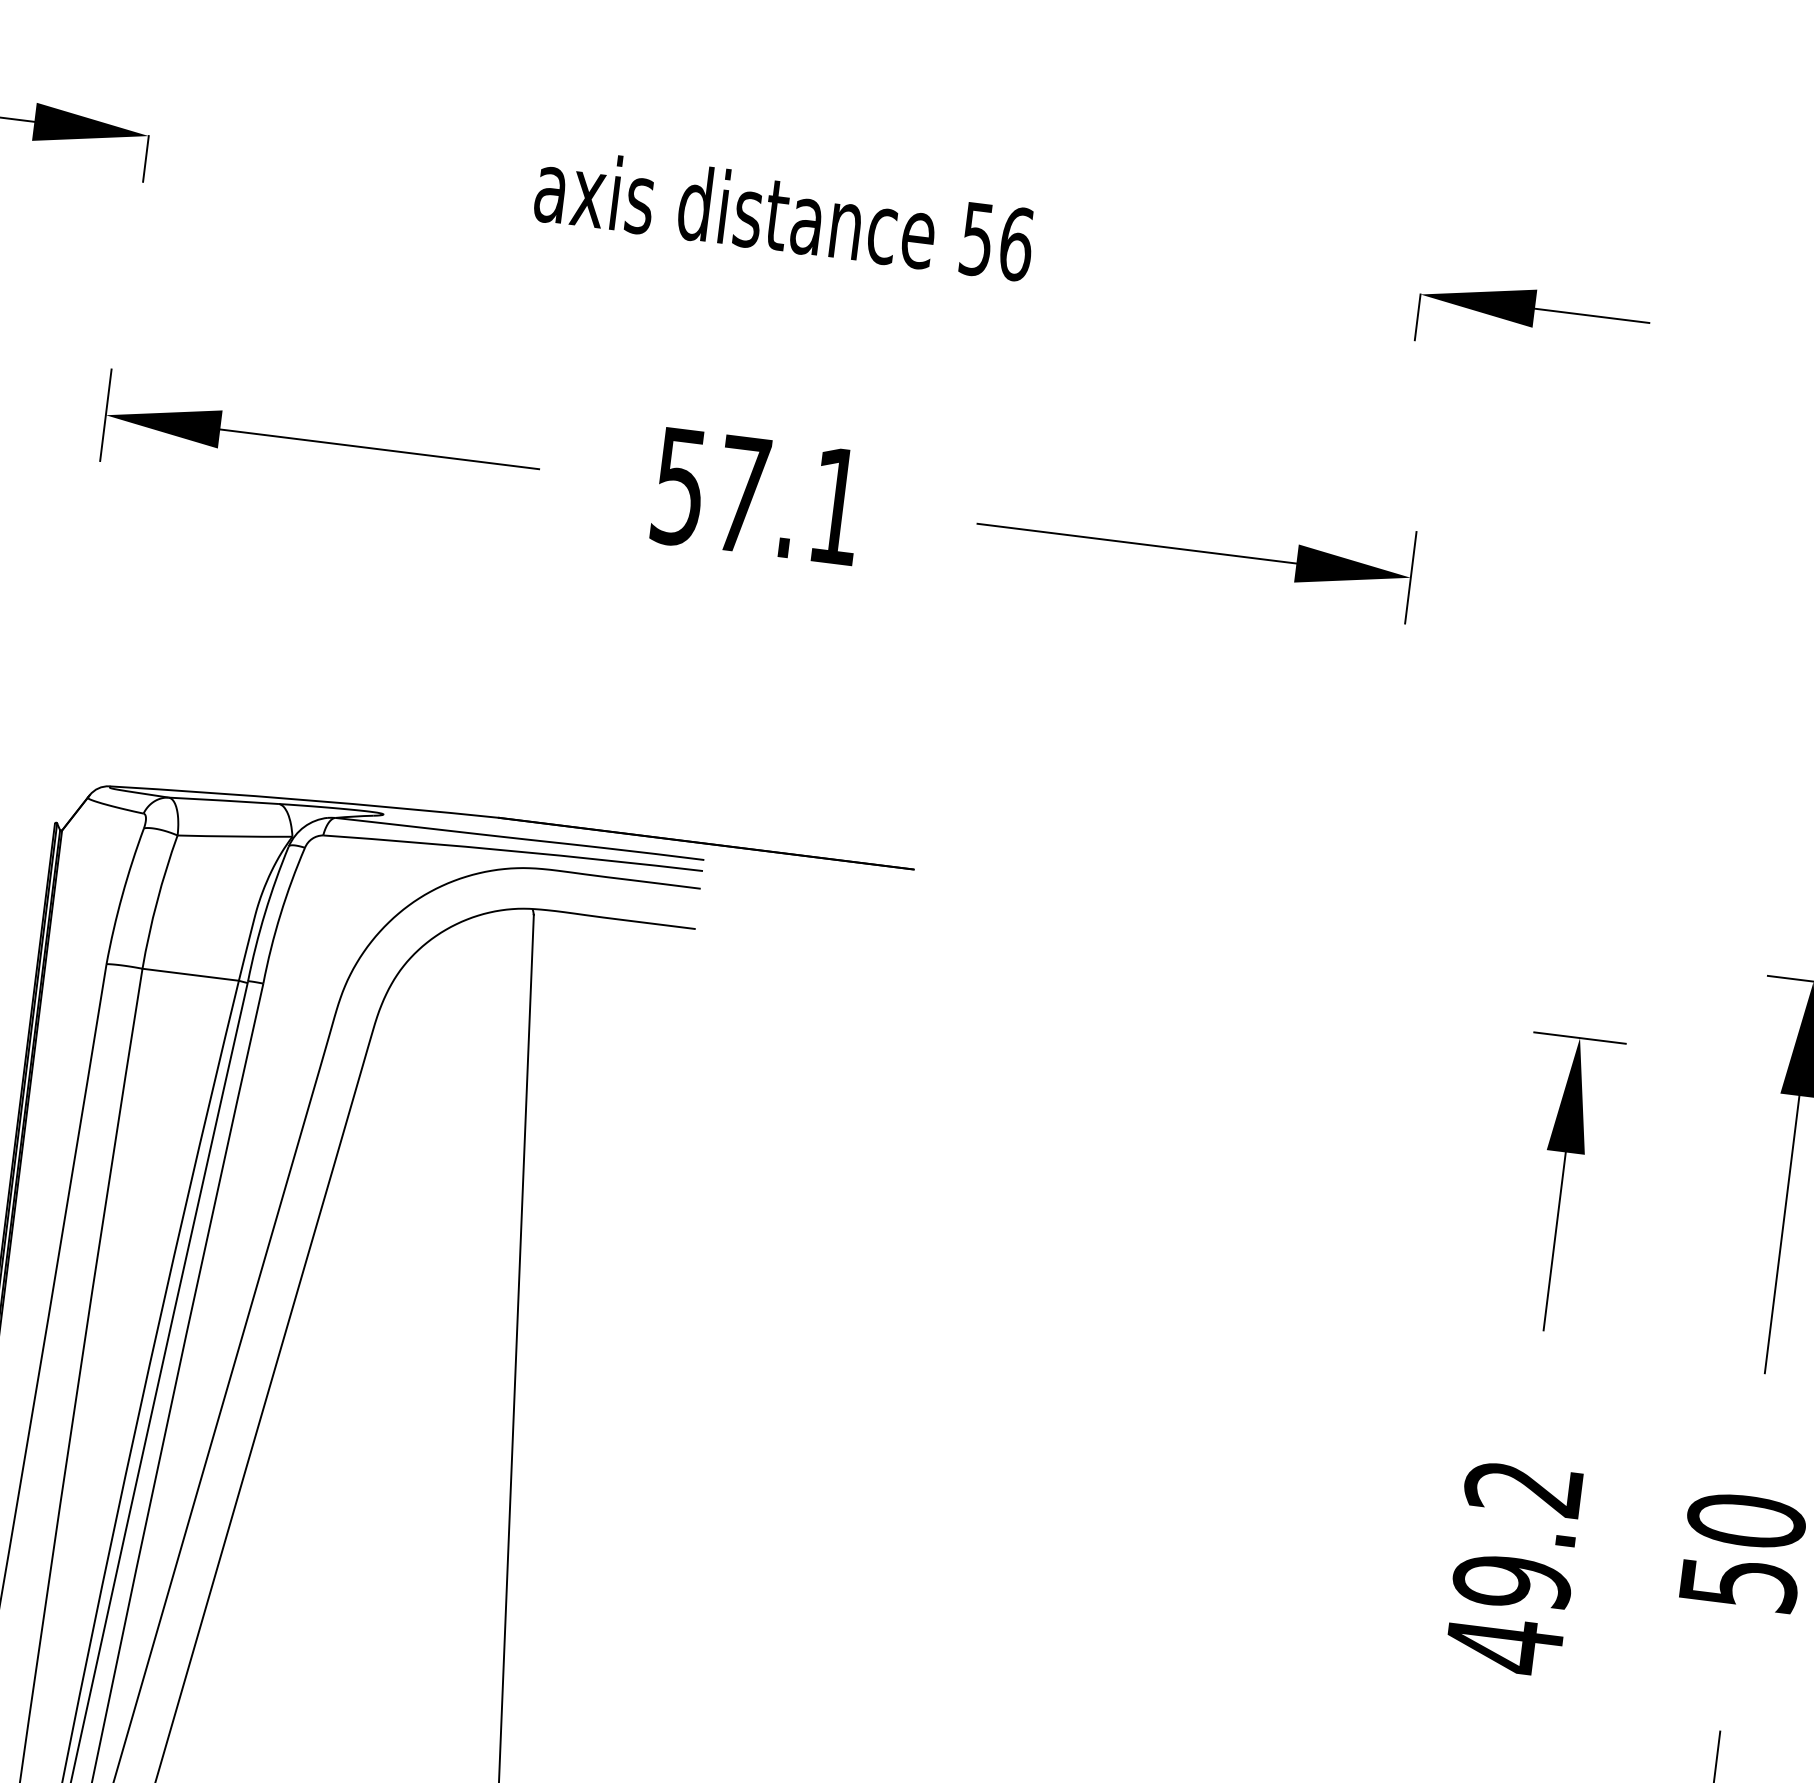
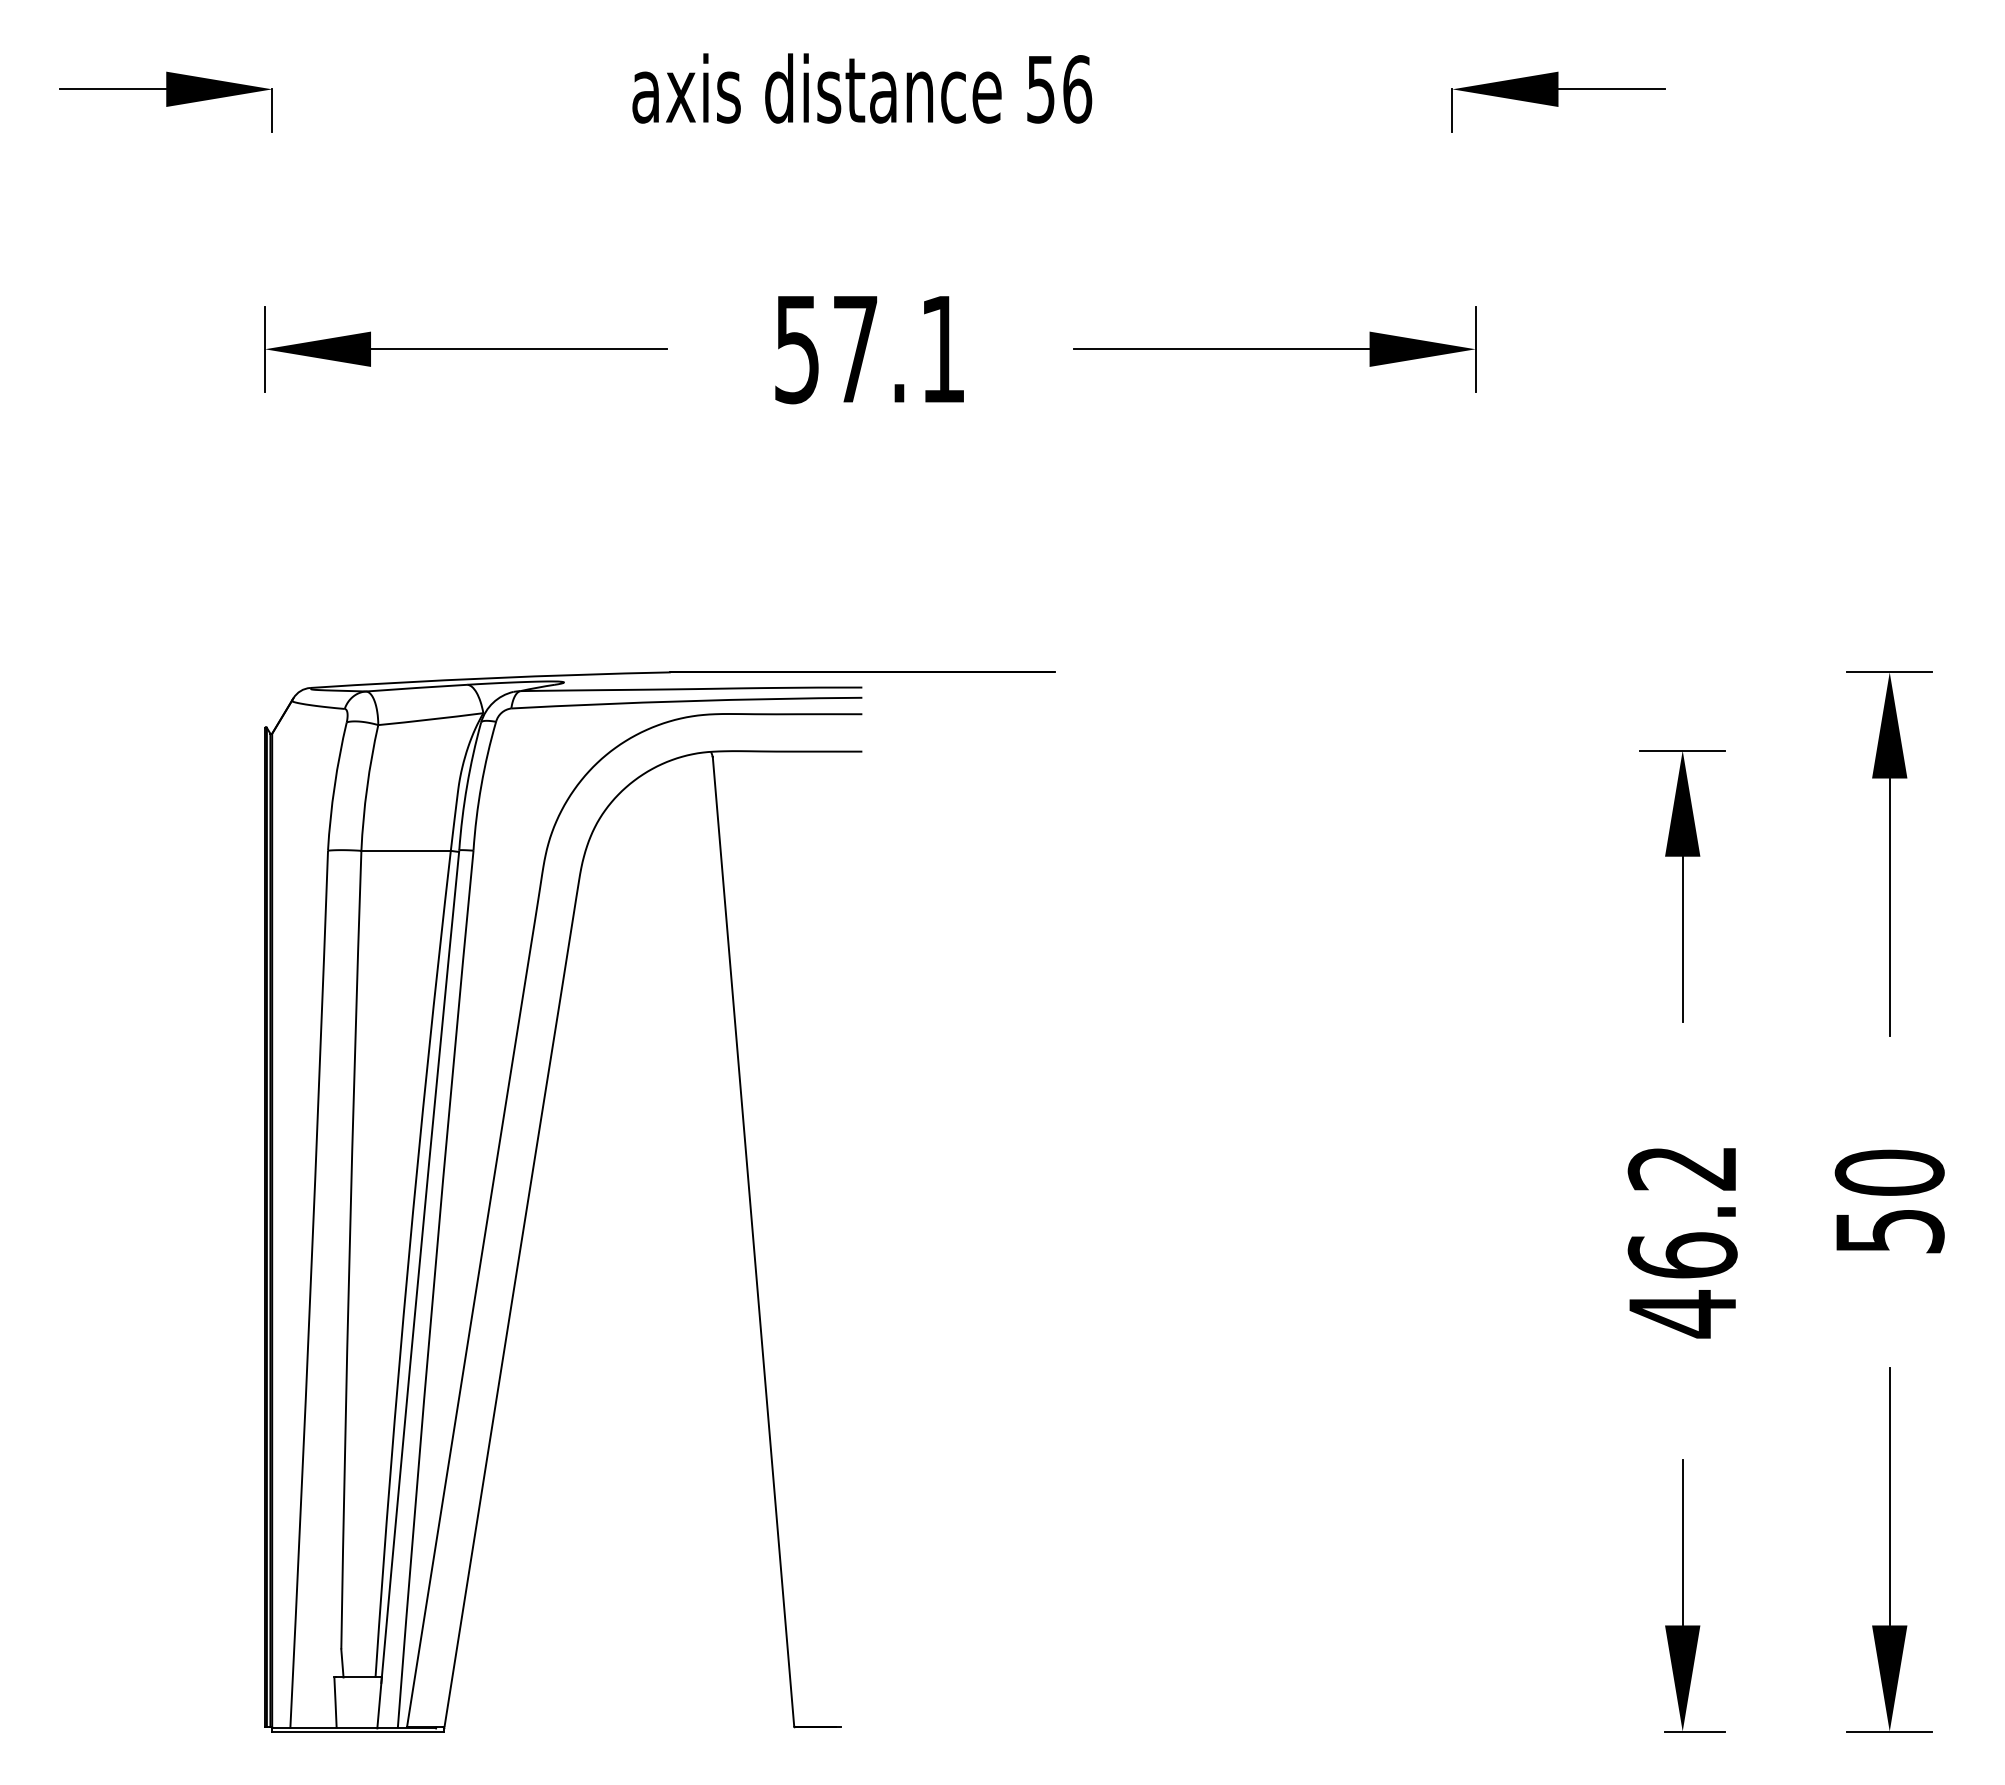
text: (1512, 1582) -> (1682, 1255), 49.2 -> 46.2

